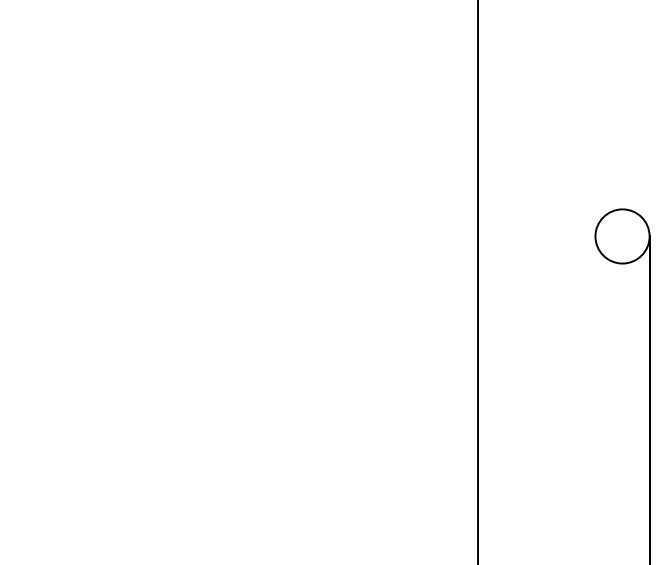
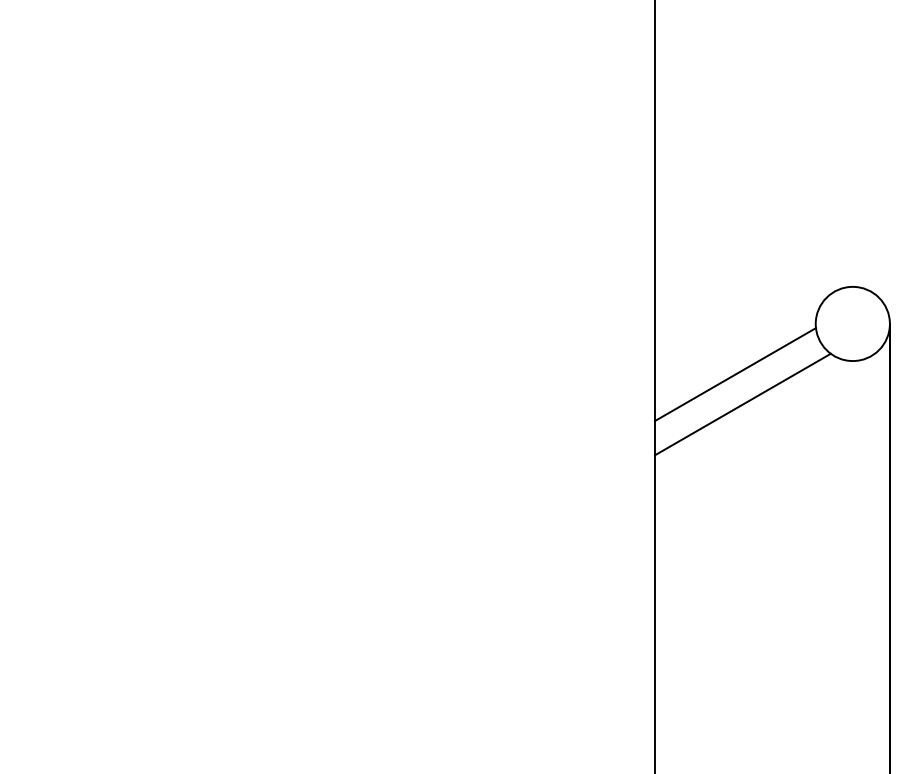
line: (536, 273) -> (735, 374), added
line: (541, 295) -> (742, 404), added

